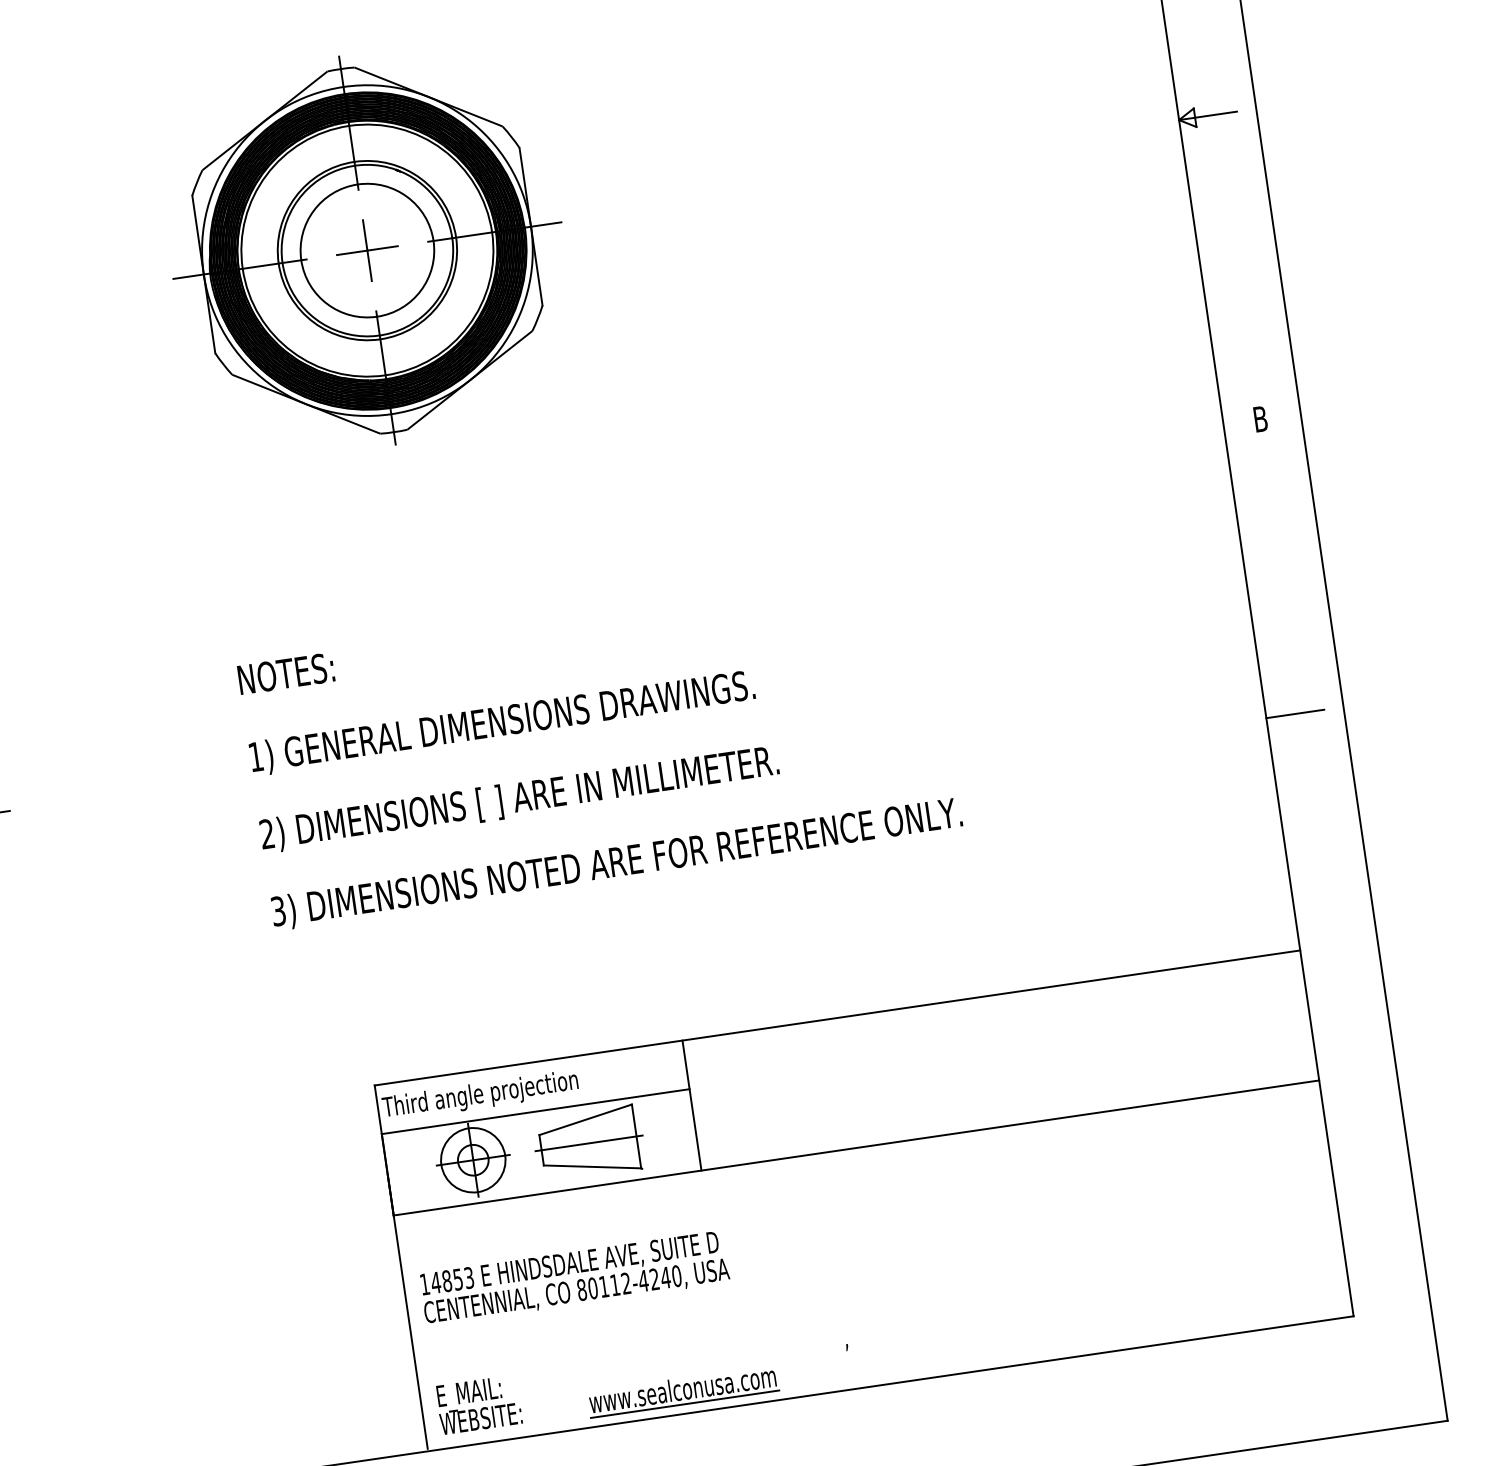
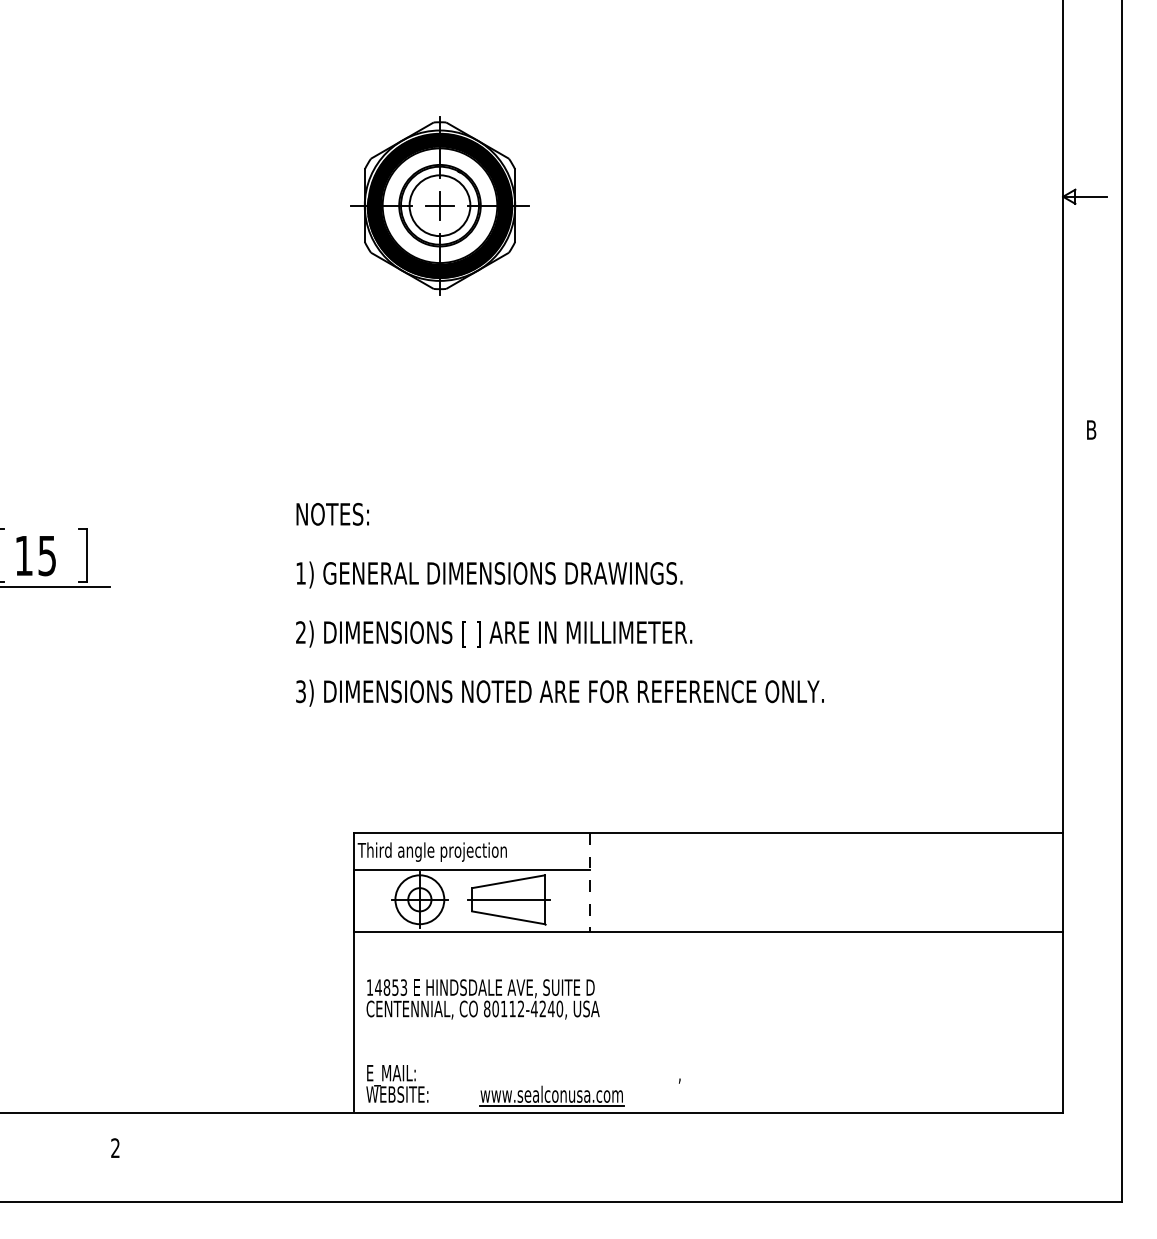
part: (366, 250) -> (439, 205), size x0.6
line: (1295, 713) -> (1085, 654), removed
line: (691, 1105) -> (589, 882), solid -> dashed

